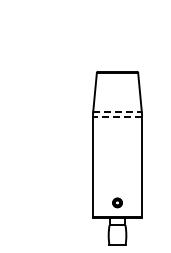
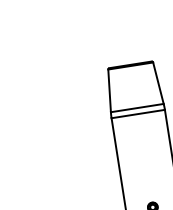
line: (118, 111) -> (138, 107), dashed -> solid
line: (117, 117) -> (138, 114), dashed -> solid

